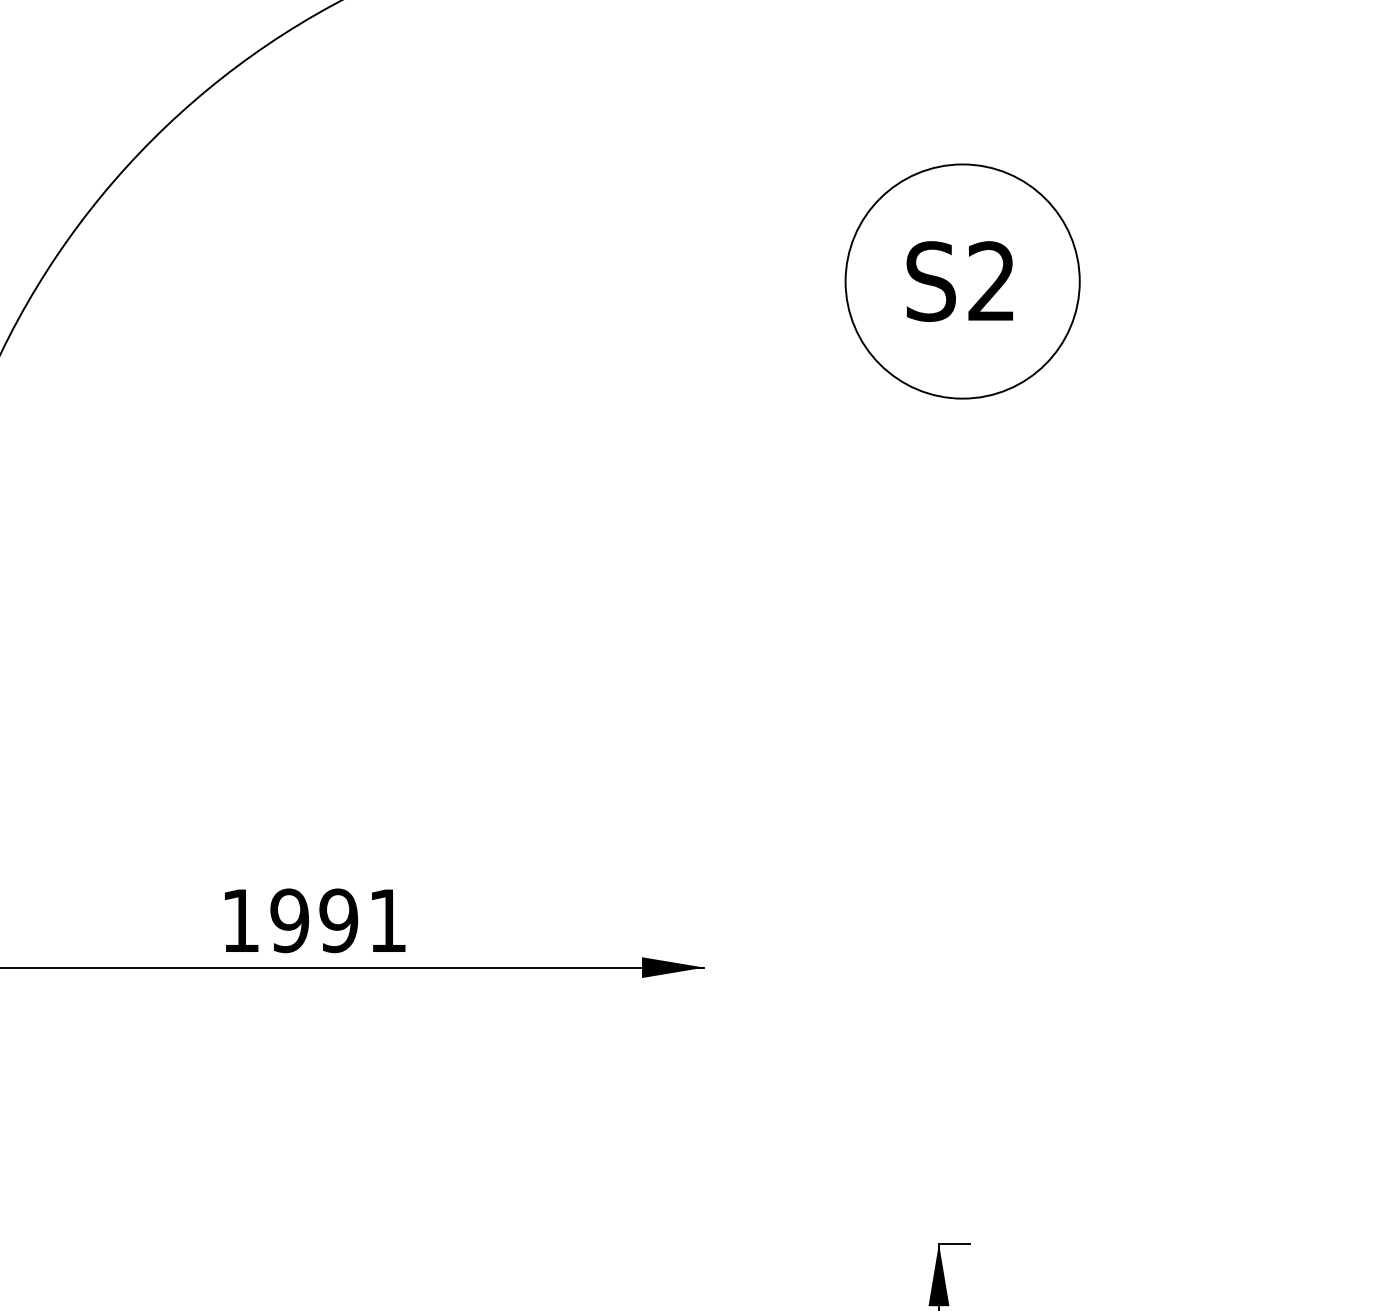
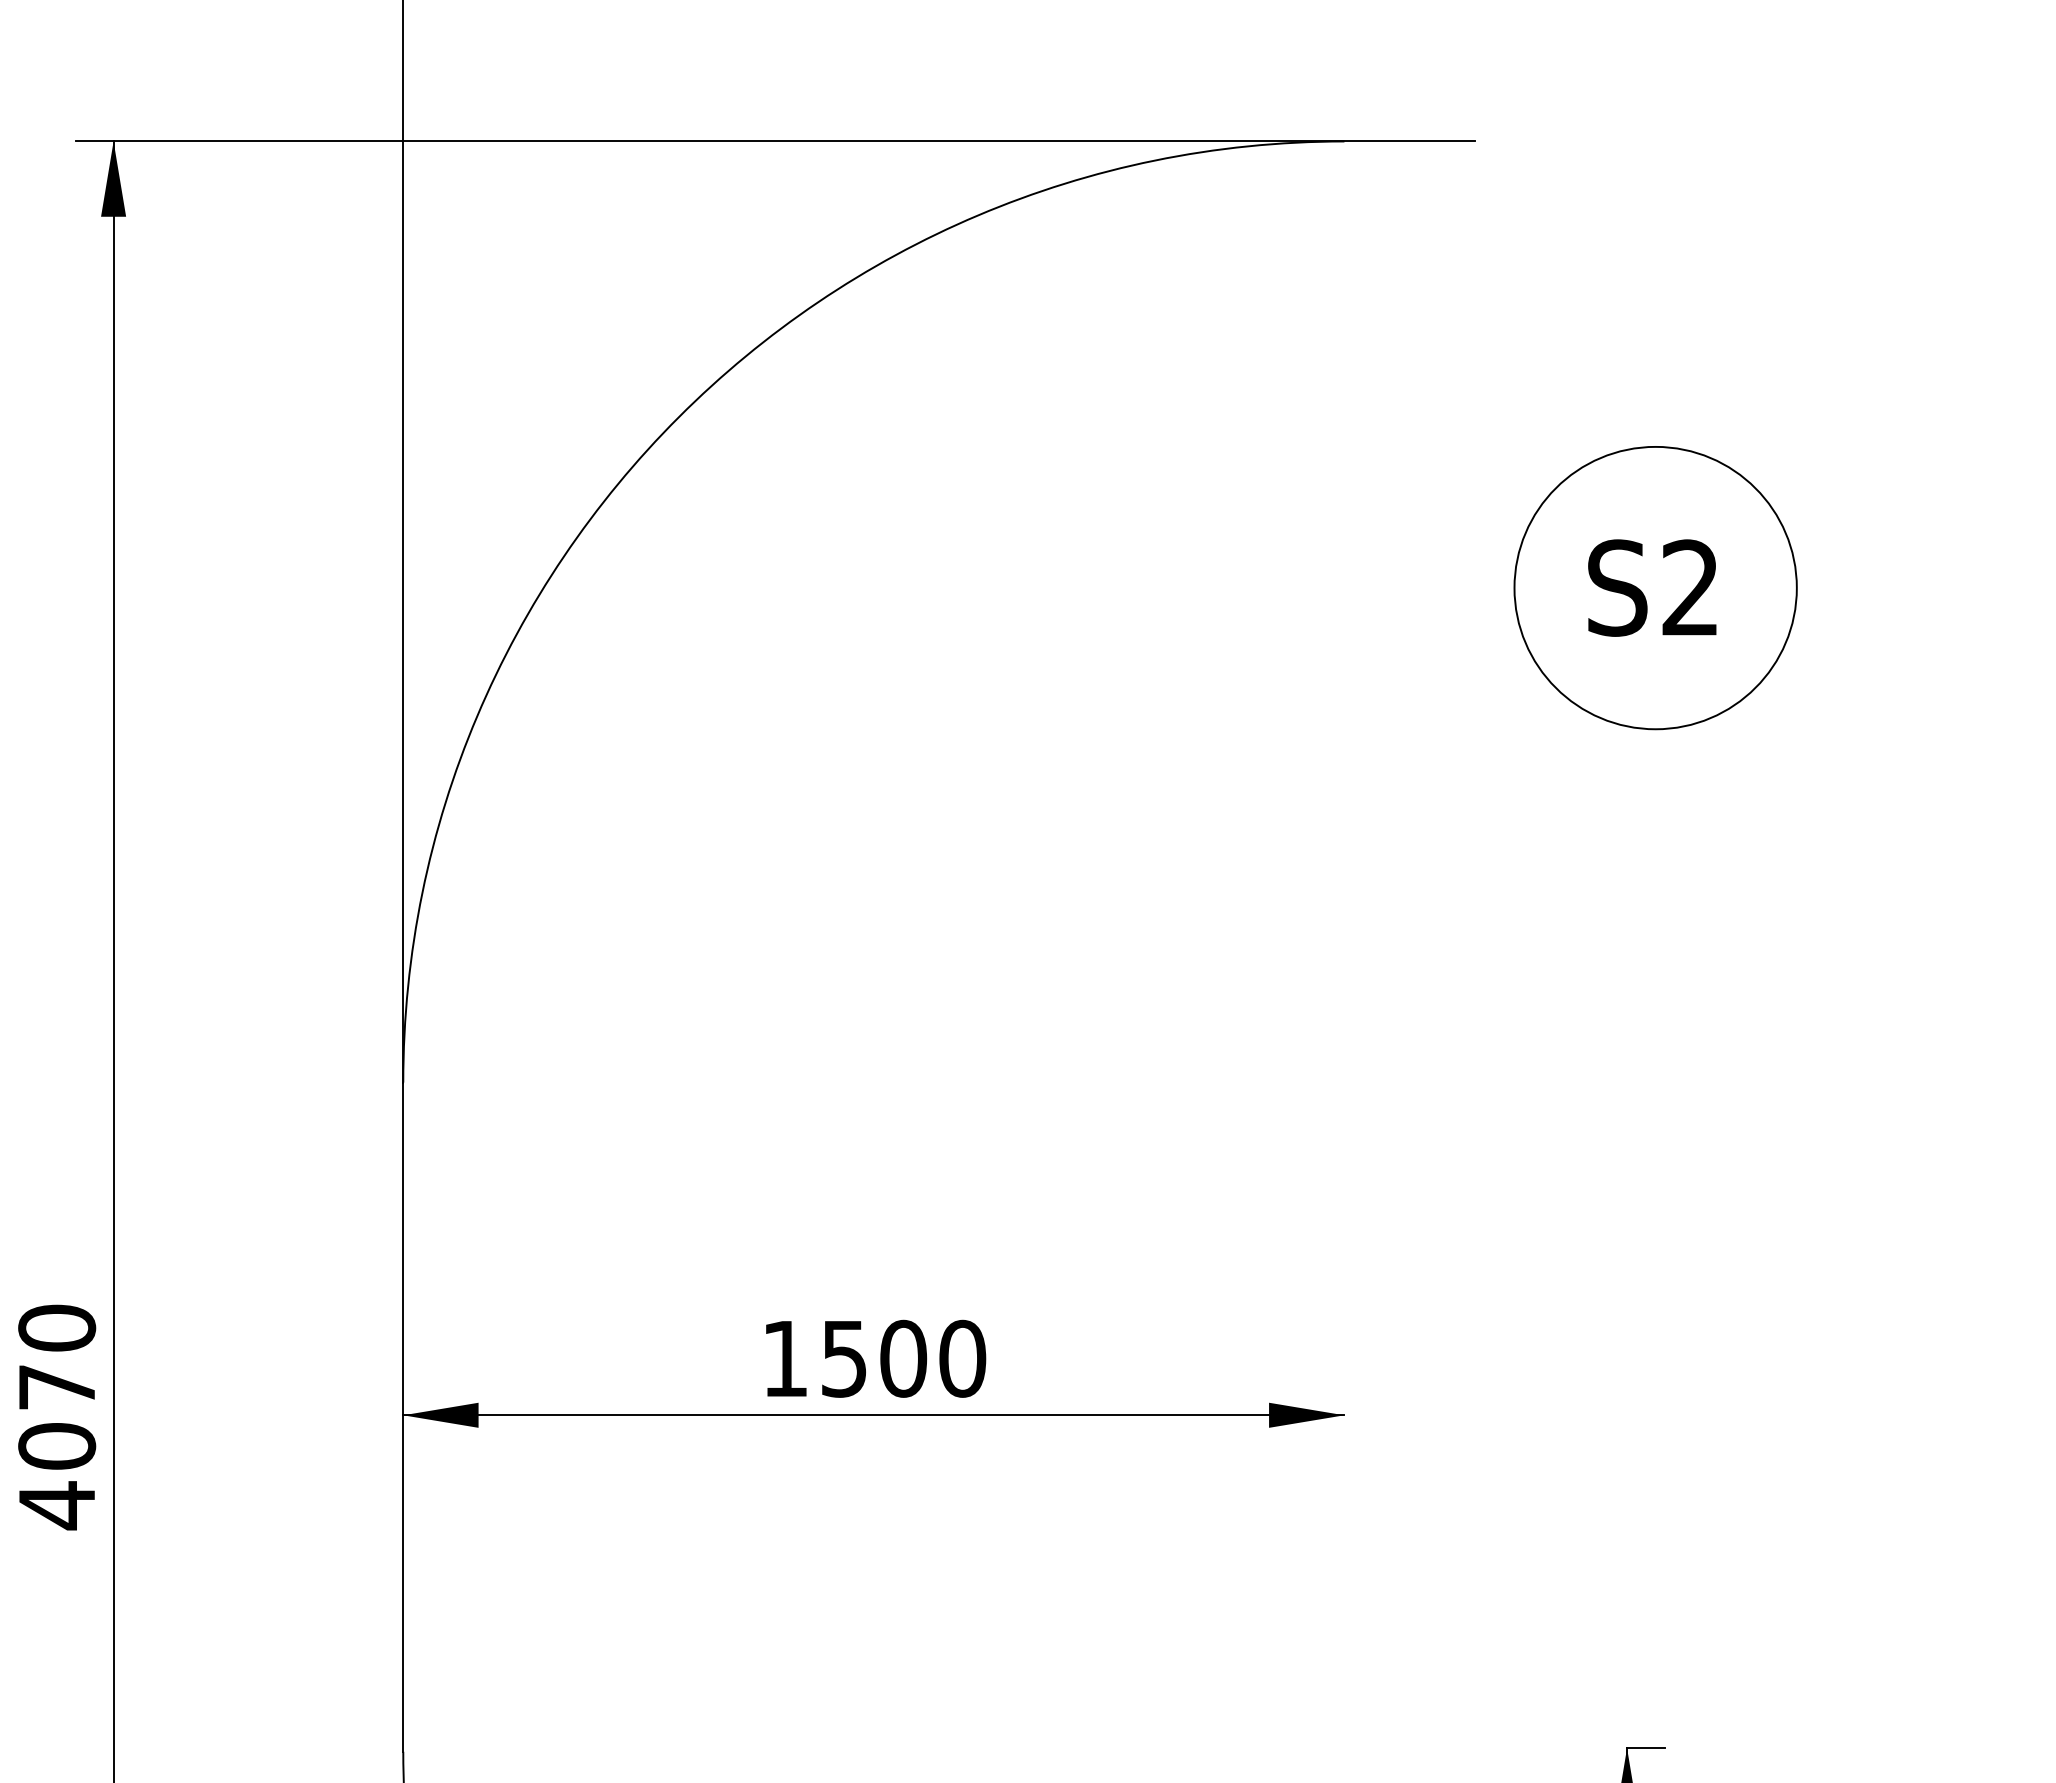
text: (338, 920) -> (903, 1358), 1991 -> 1500

